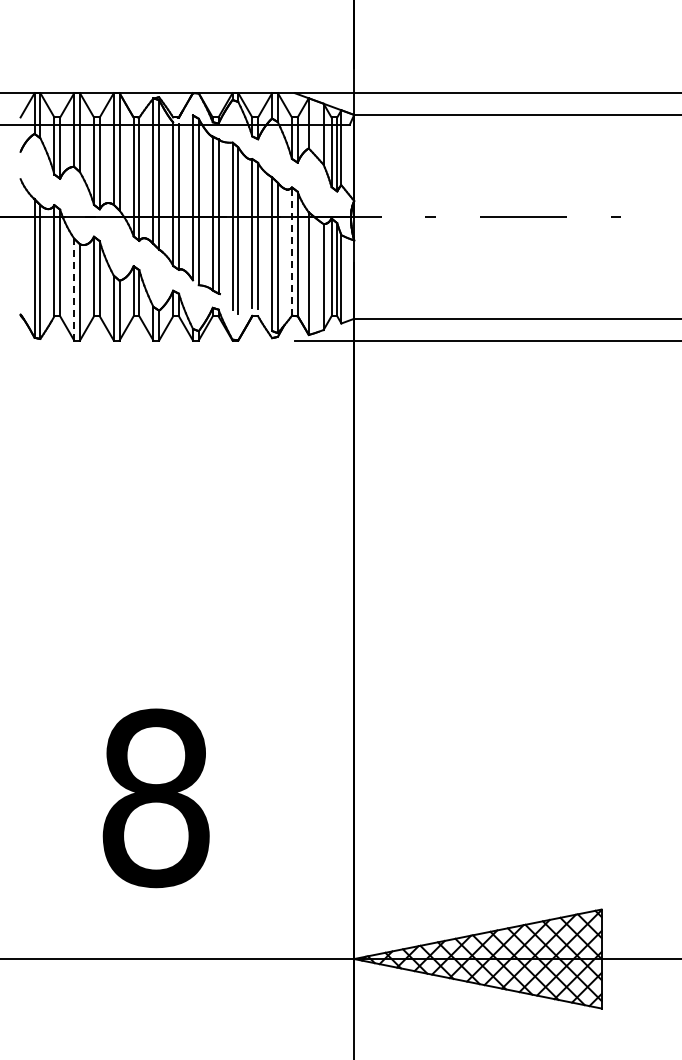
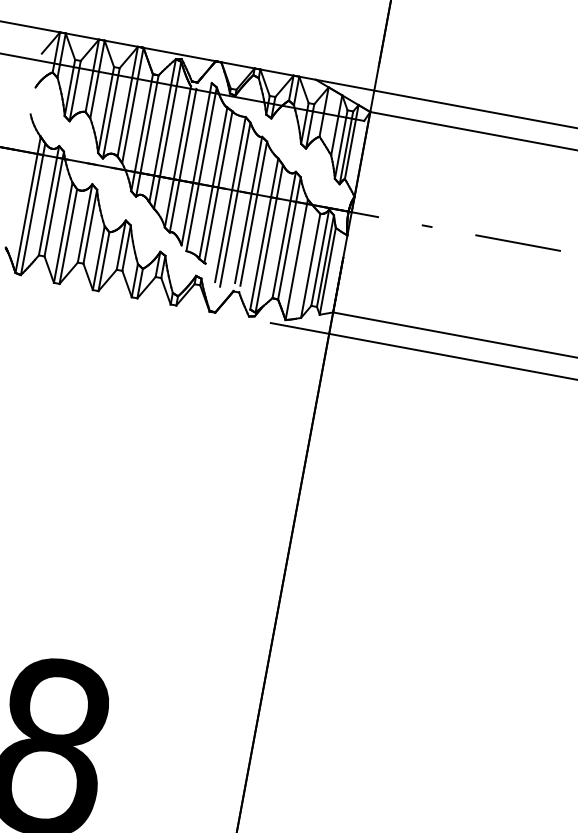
line: (291, 251) -> (283, 234), dashed -> solid
line: (74, 289) -> (63, 232), dashed -> solid

